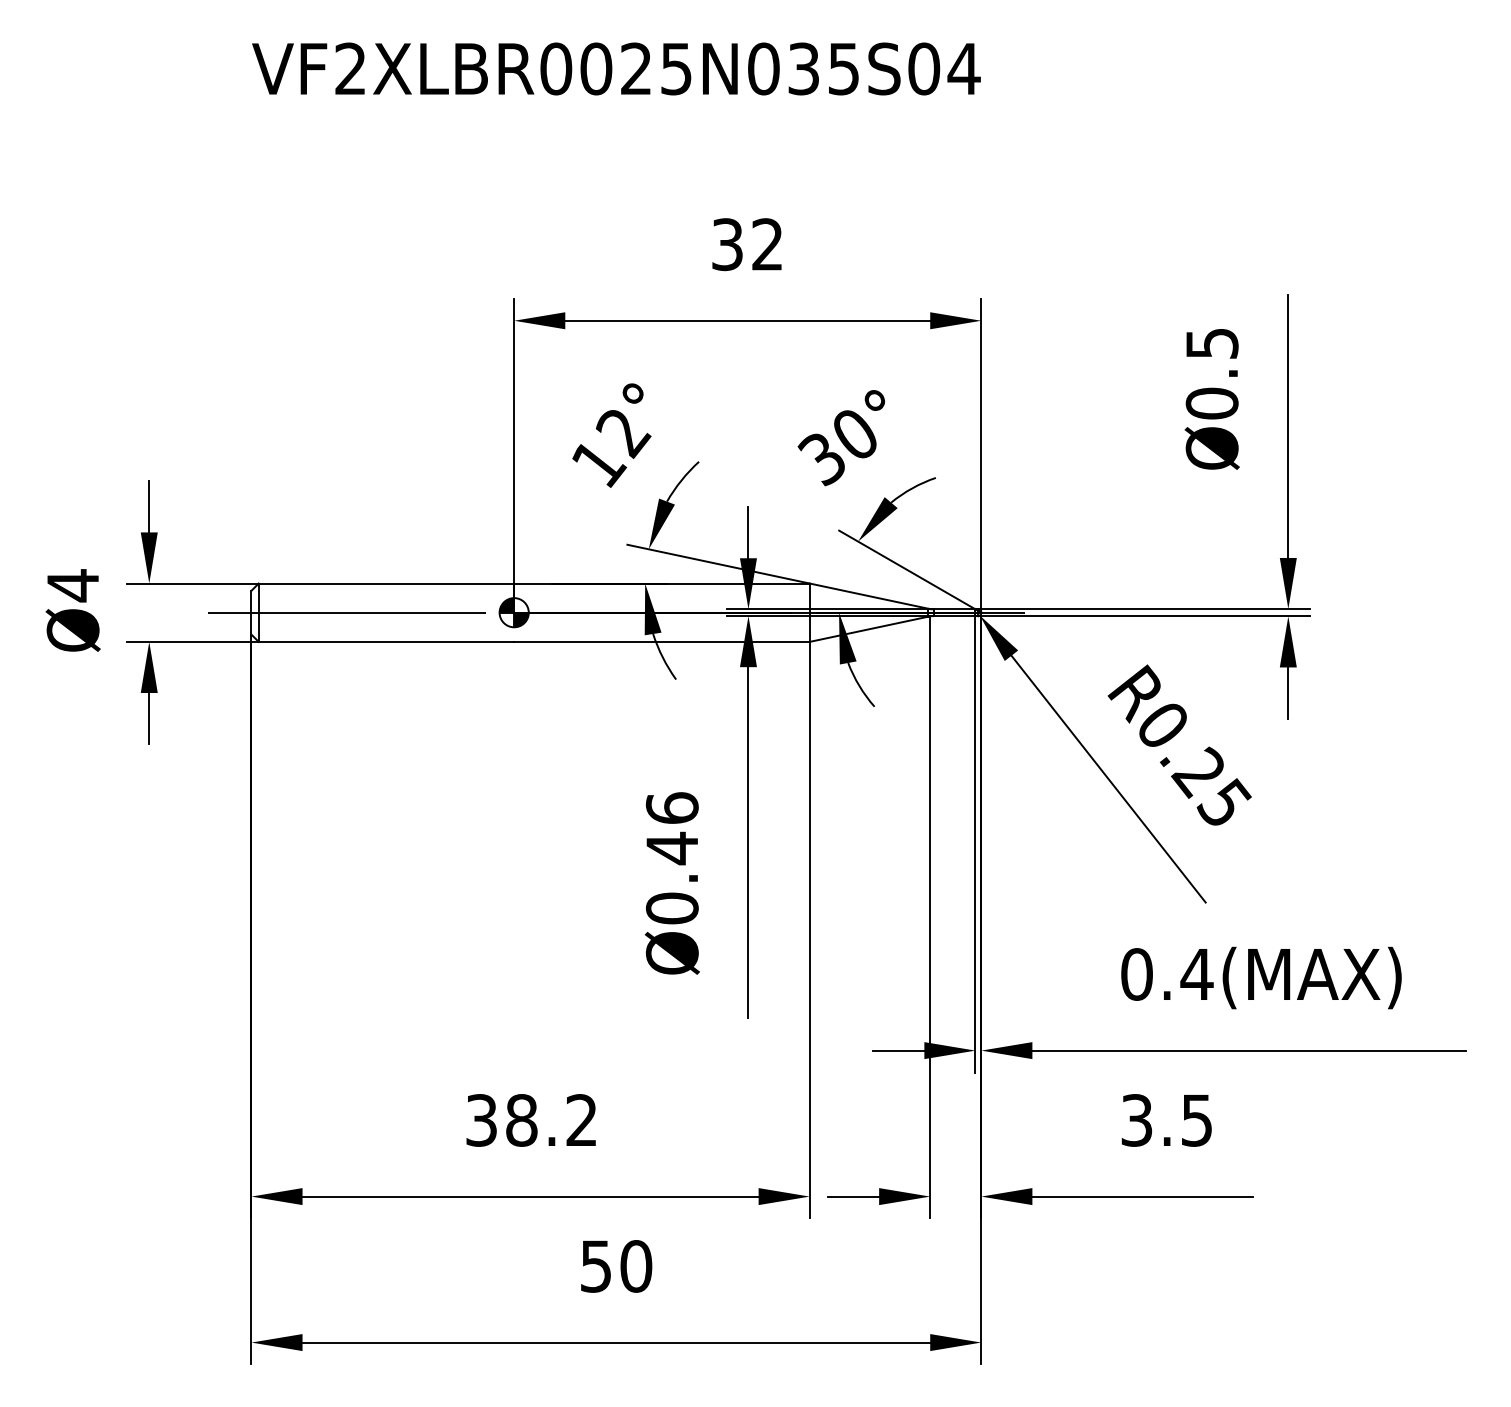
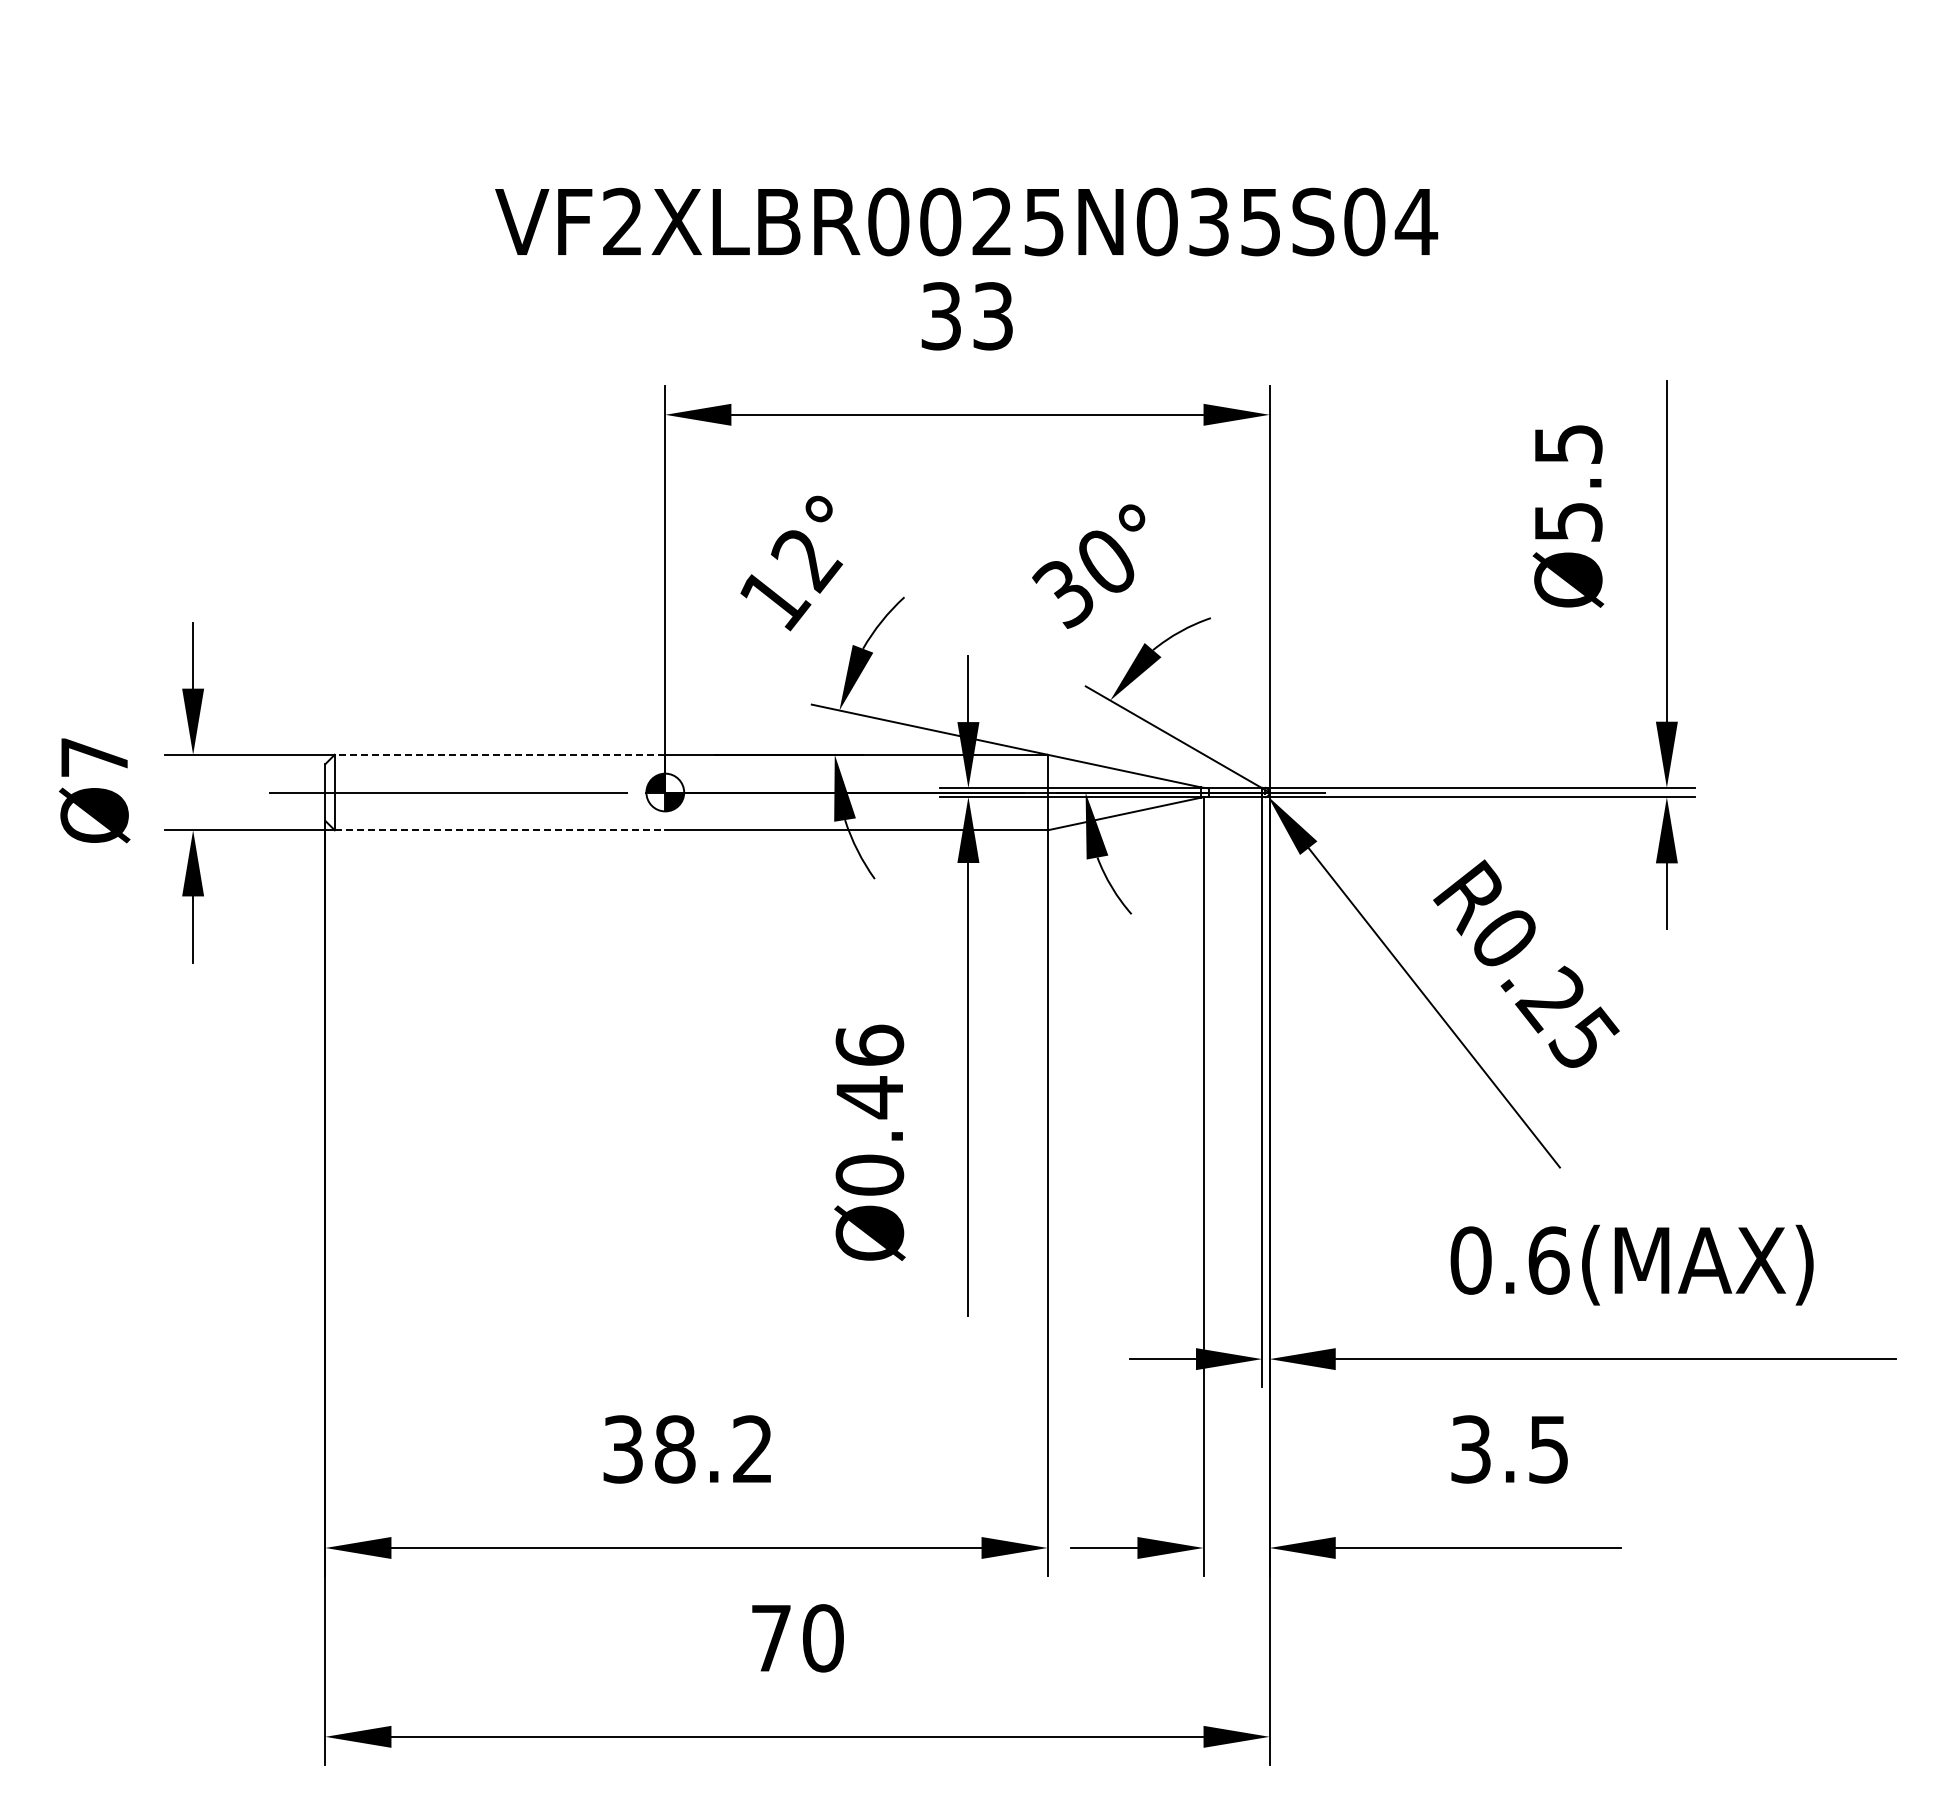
text: (616, 68) -> (966, 221), moved
text: (767, 244) -> (992, 316), 32 -> 33
text: (1212, 403) -> (1568, 521), Ø0.5 -> Ø5.5
line: (386, 583) -> (499, 754), solid -> dashed
text: (73, 585) -> (94, 757), Ø4 -> Ø7
line: (386, 642) -> (500, 830), solid -> dashed
text: (1196, 974) -> (1548, 1260), 0.4(MAX) -> 0.6(MAX)
text: (596, 1266) -> (771, 1638), 50 -> 70

